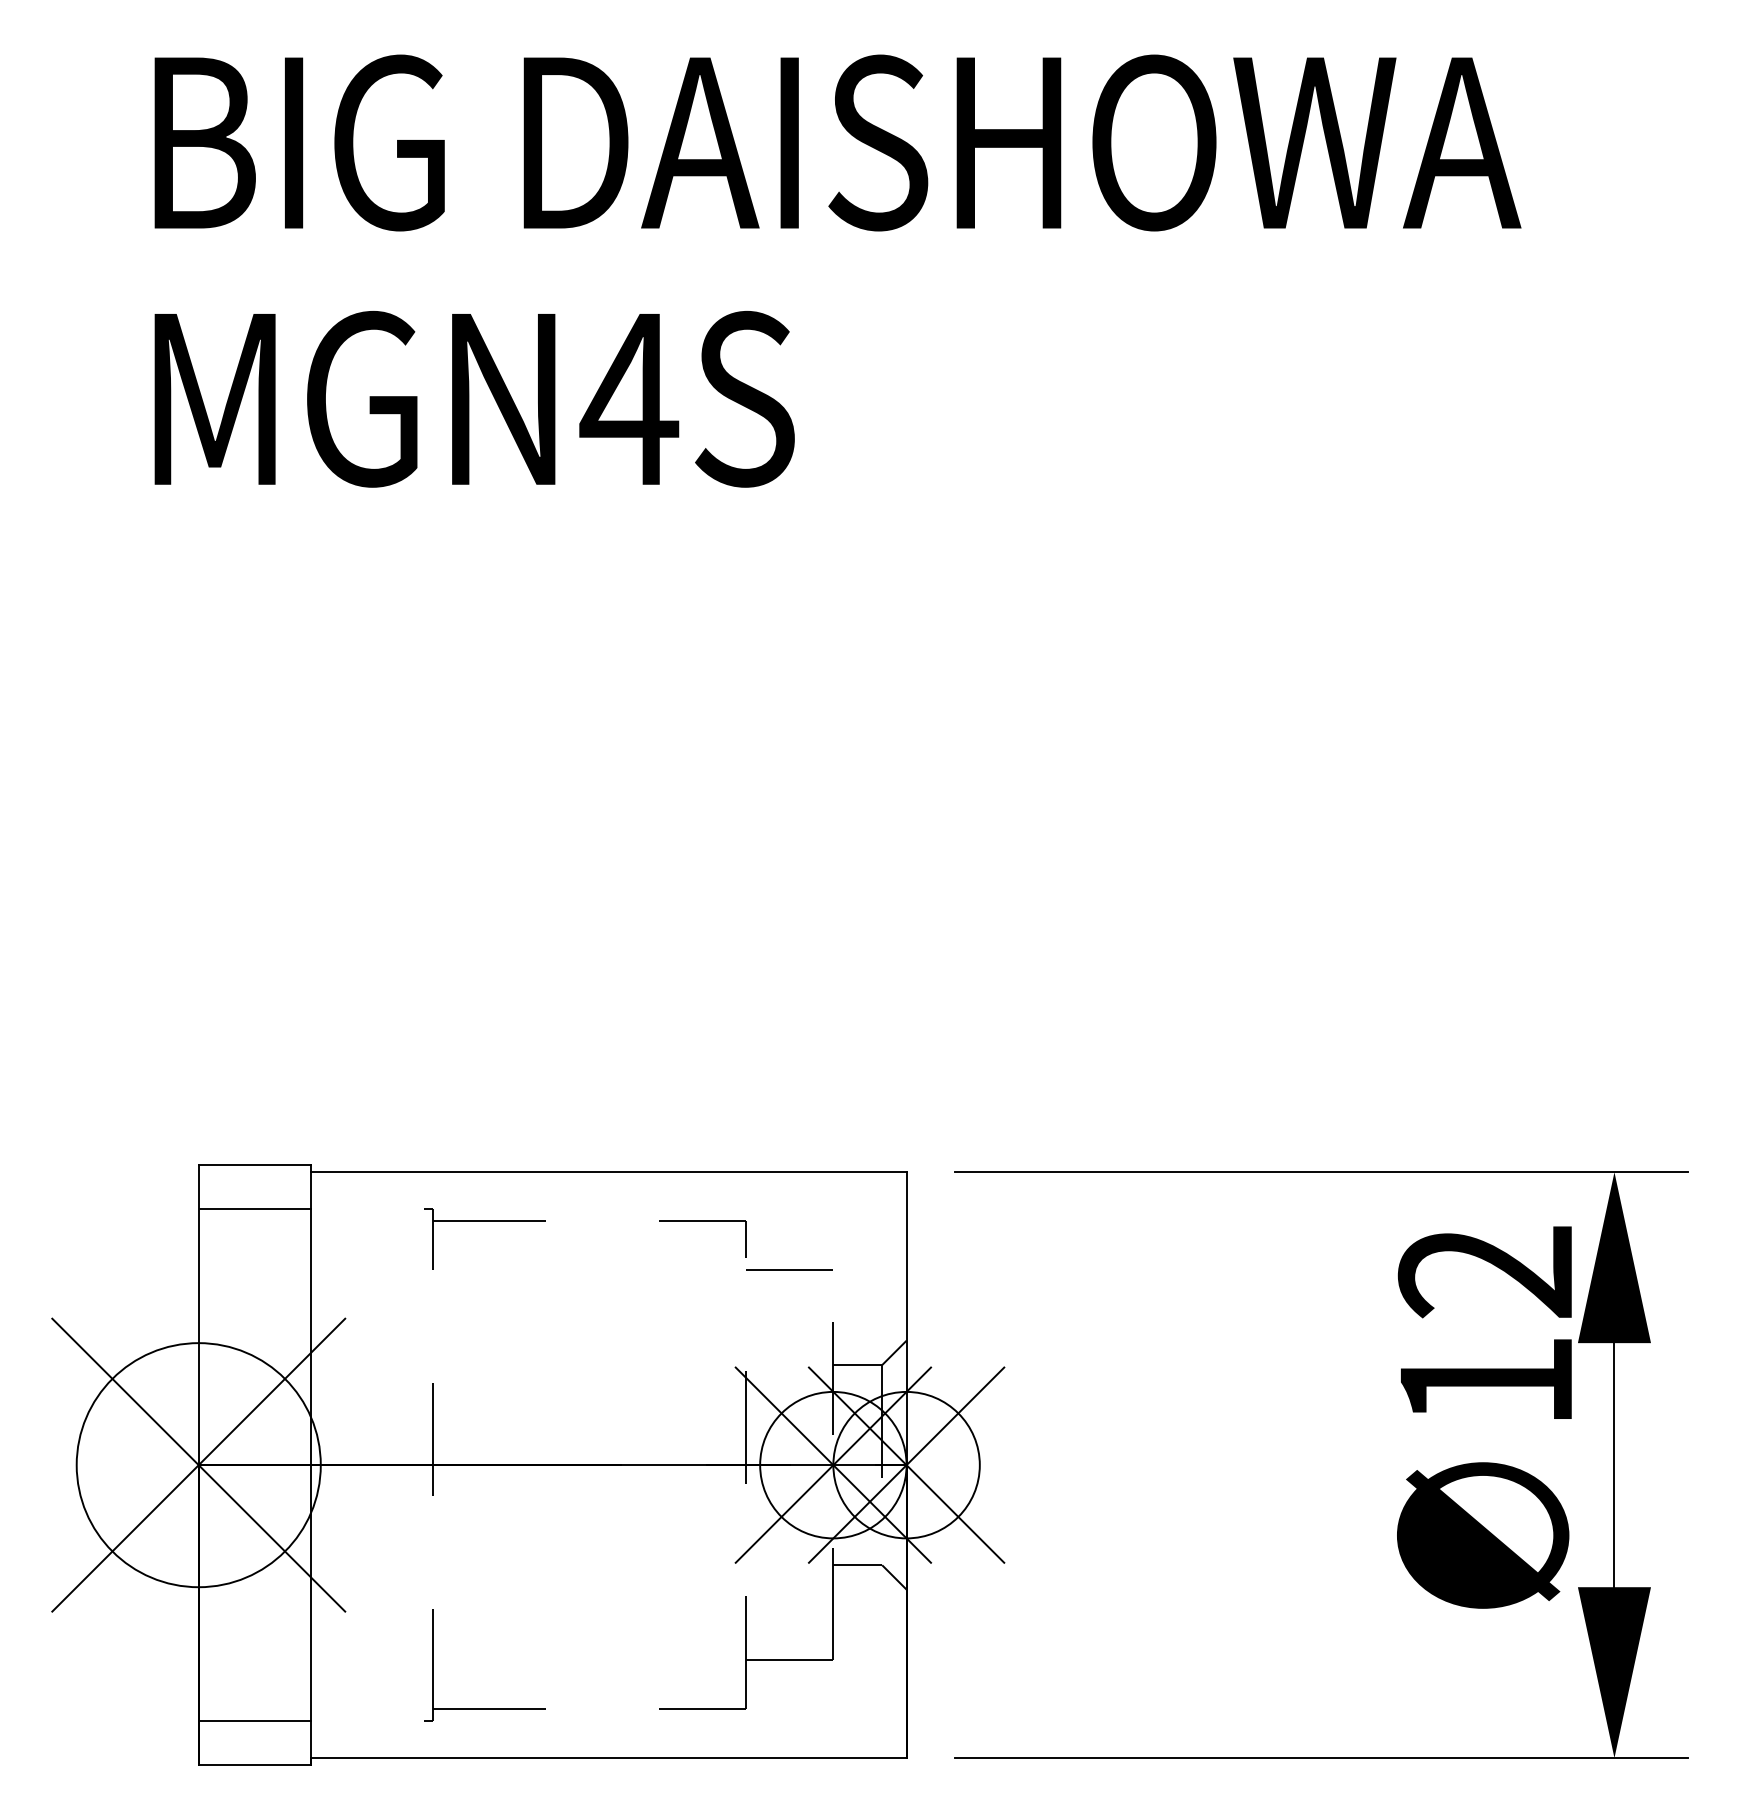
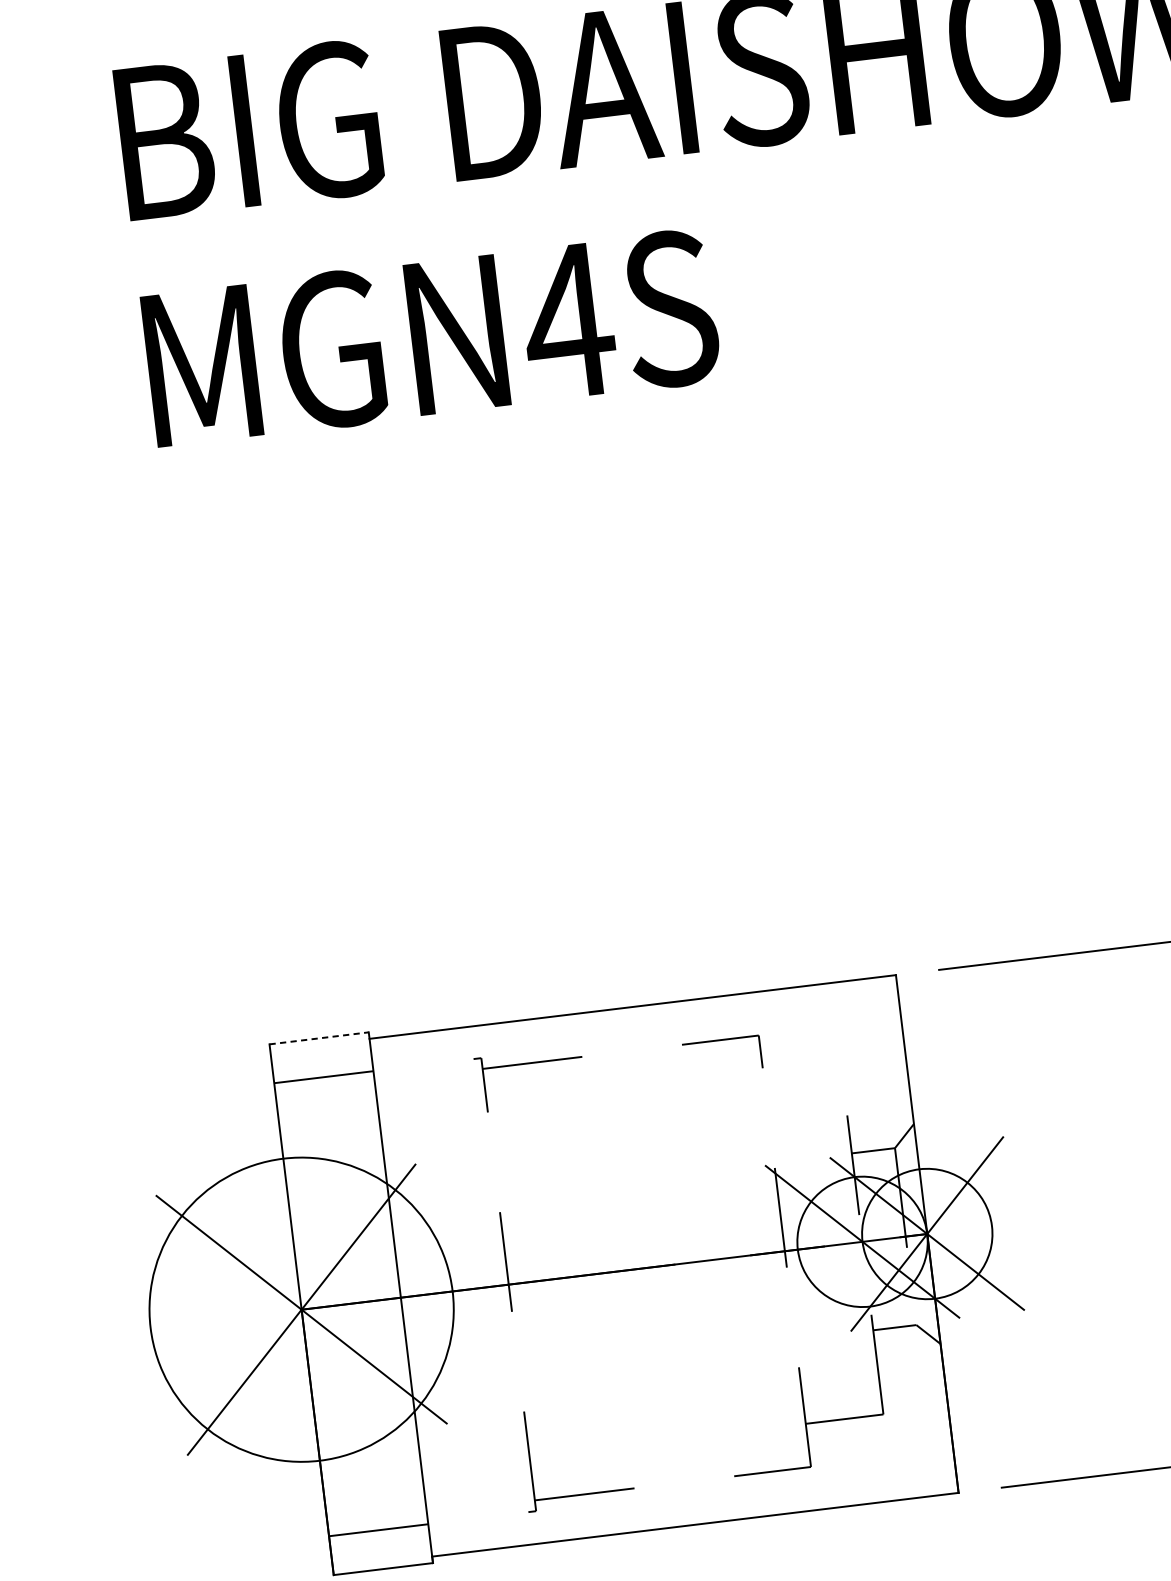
line: (255, 1164) -> (319, 1037), solid -> dashed
line: (789, 1269) -> (802, 1073), removed
line: (833, 1464) -> (862, 1241), removed
circle: (198, 1465) -> (301, 1310), size x1.4

